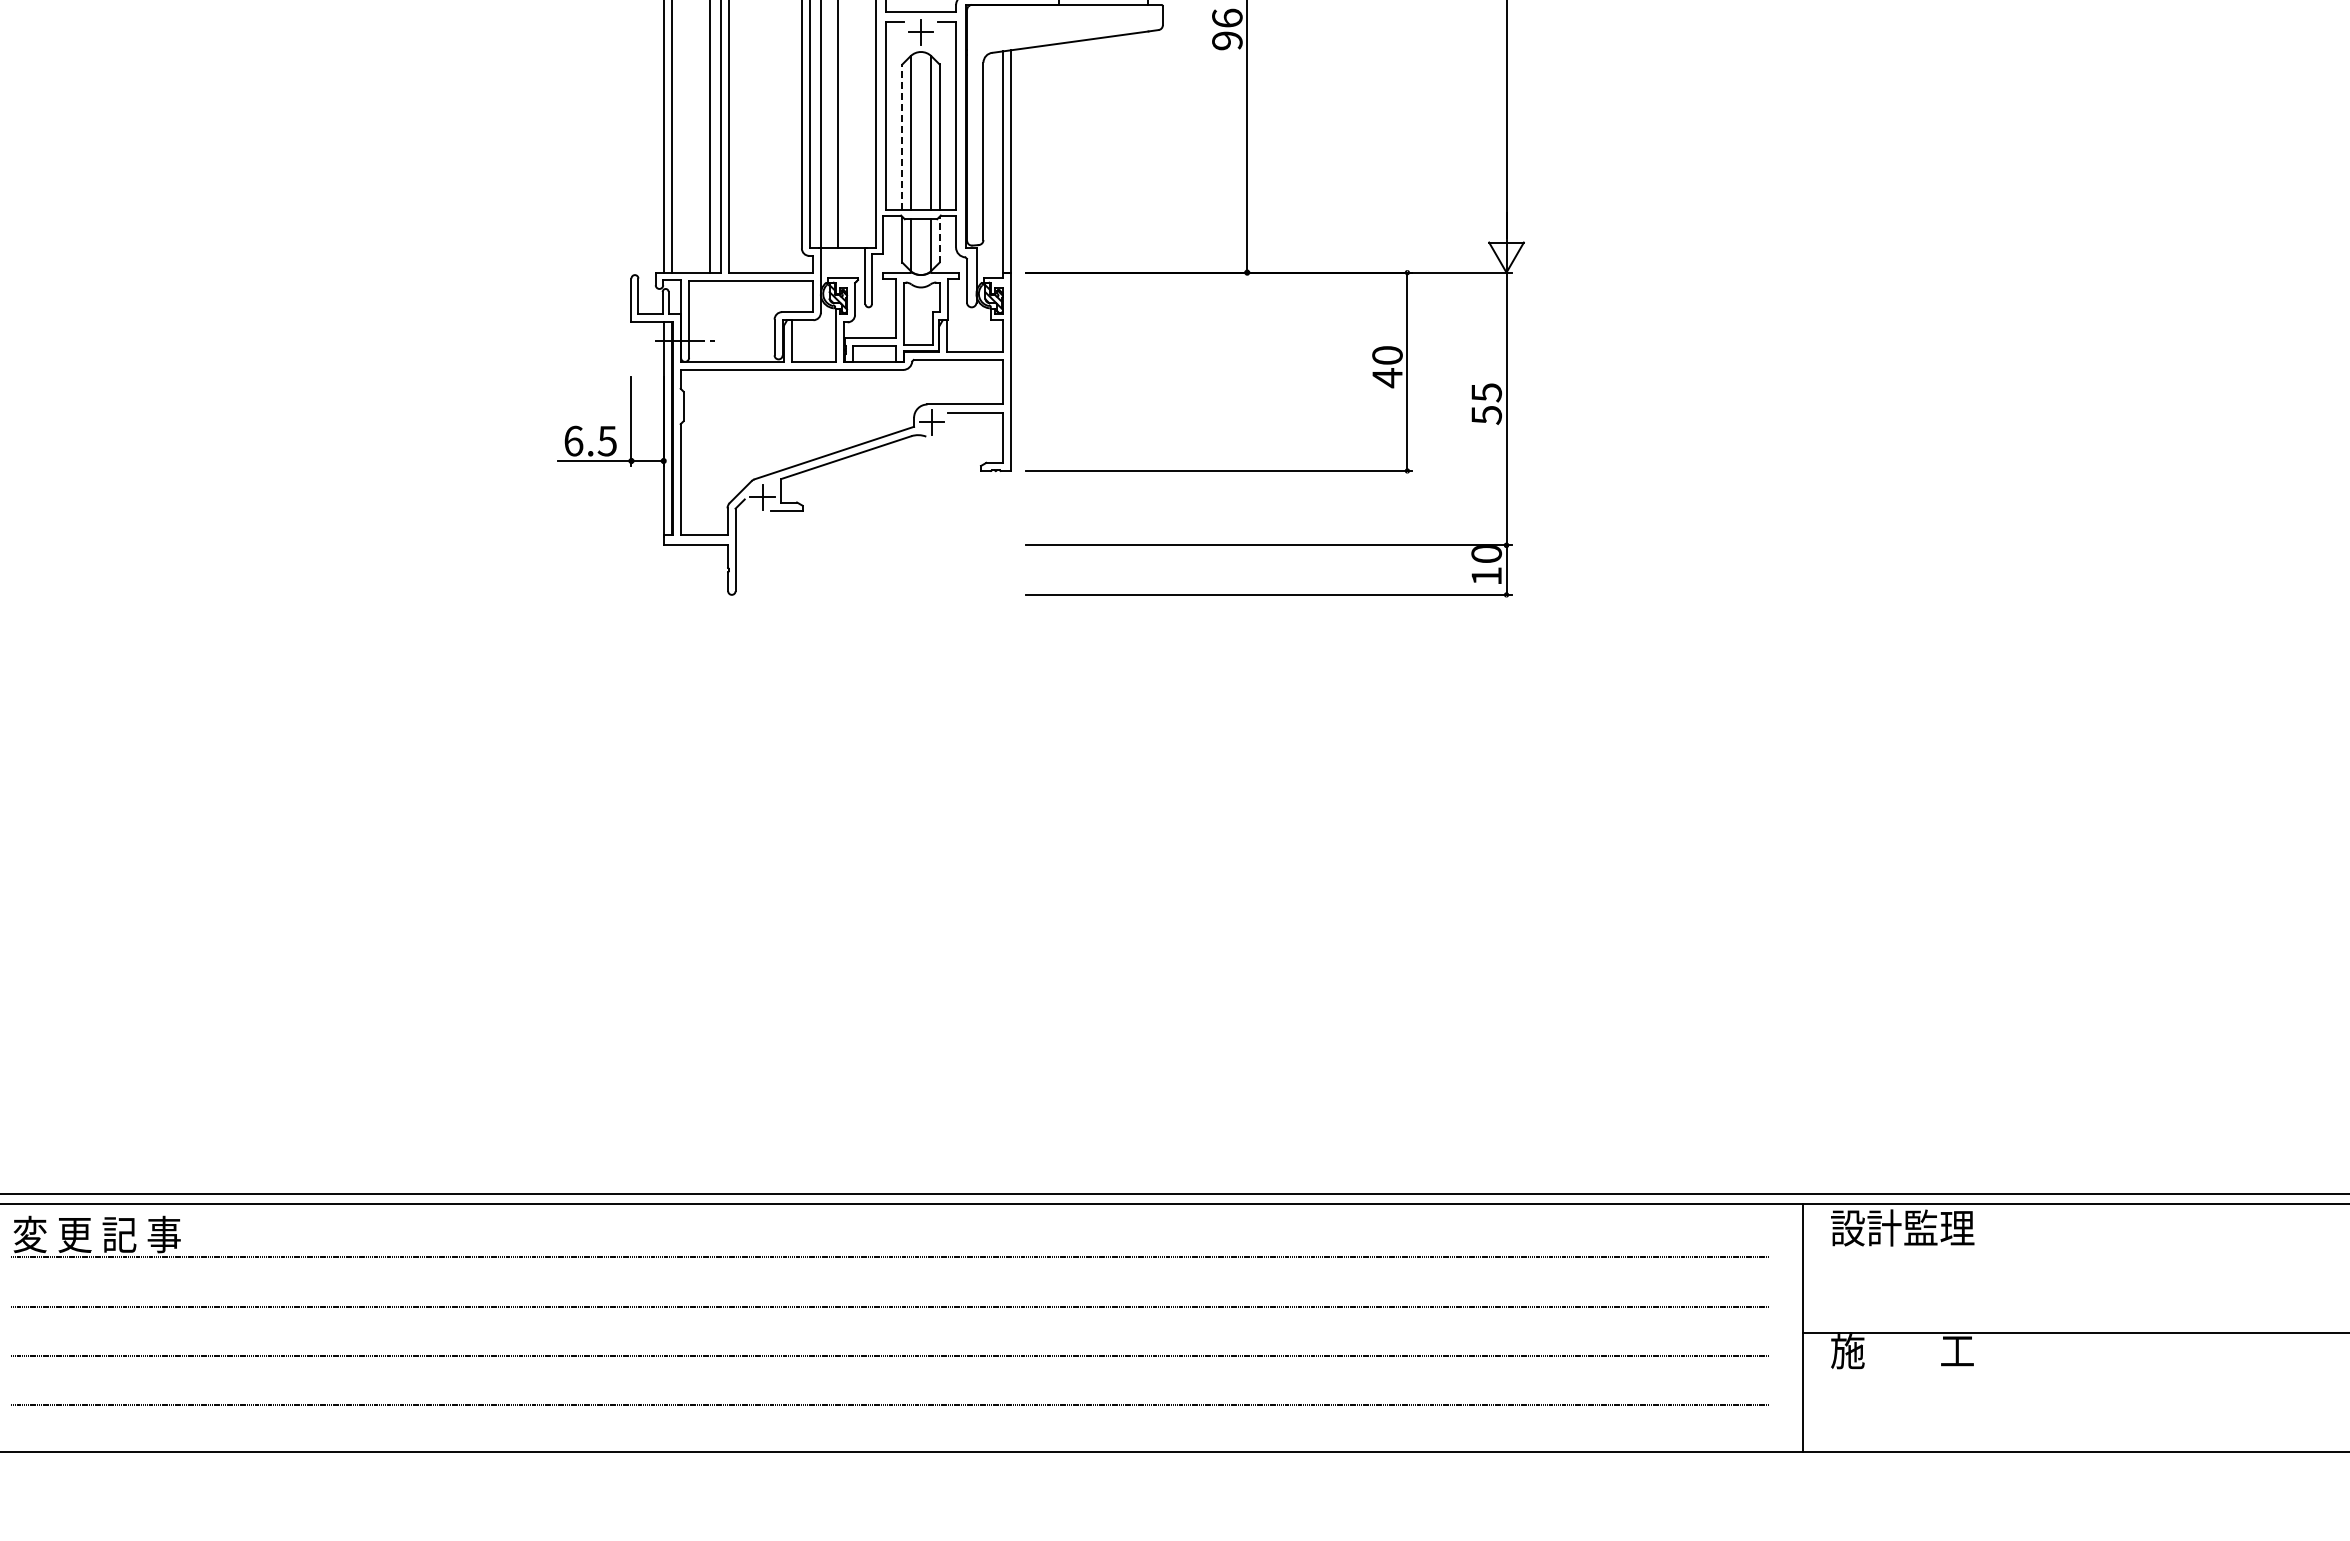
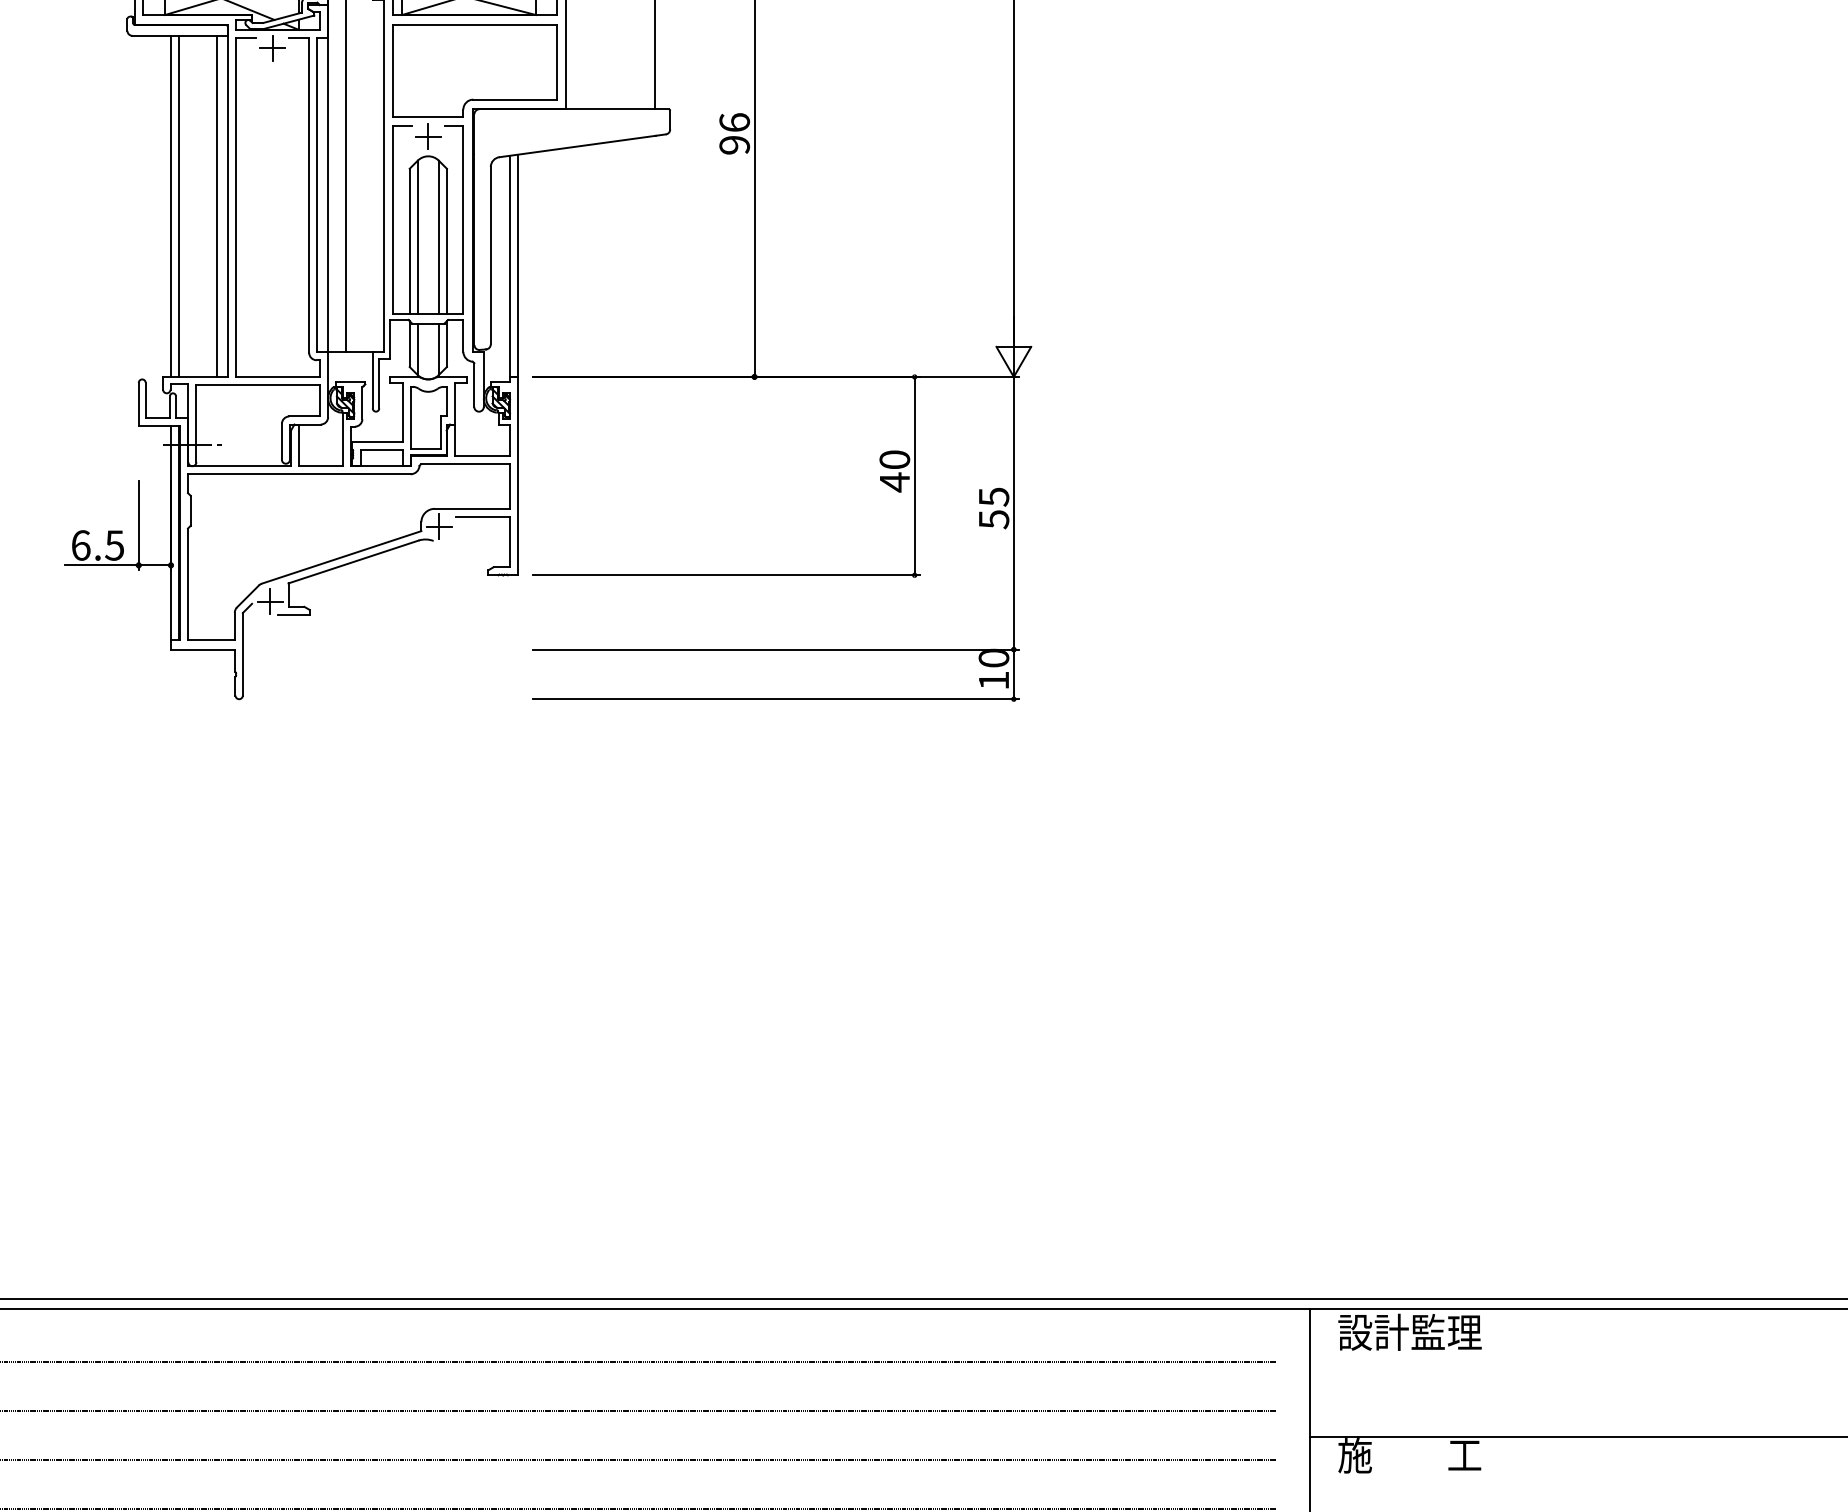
line: (902, 137) -> (409, 241), dashed -> solid
line: (939, 239) -> (446, 343), dashed -> solid

